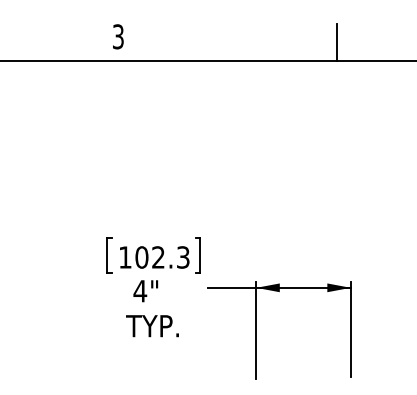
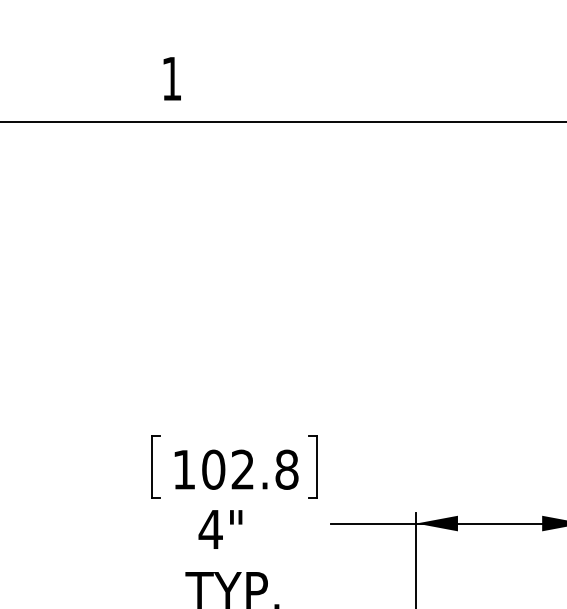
text: (118, 36) -> (172, 78), 3 -> 1
line: (336, 42) -> (558, 88), removed
text: (182, 257) -> (285, 469), 102.3 -> 102.8

